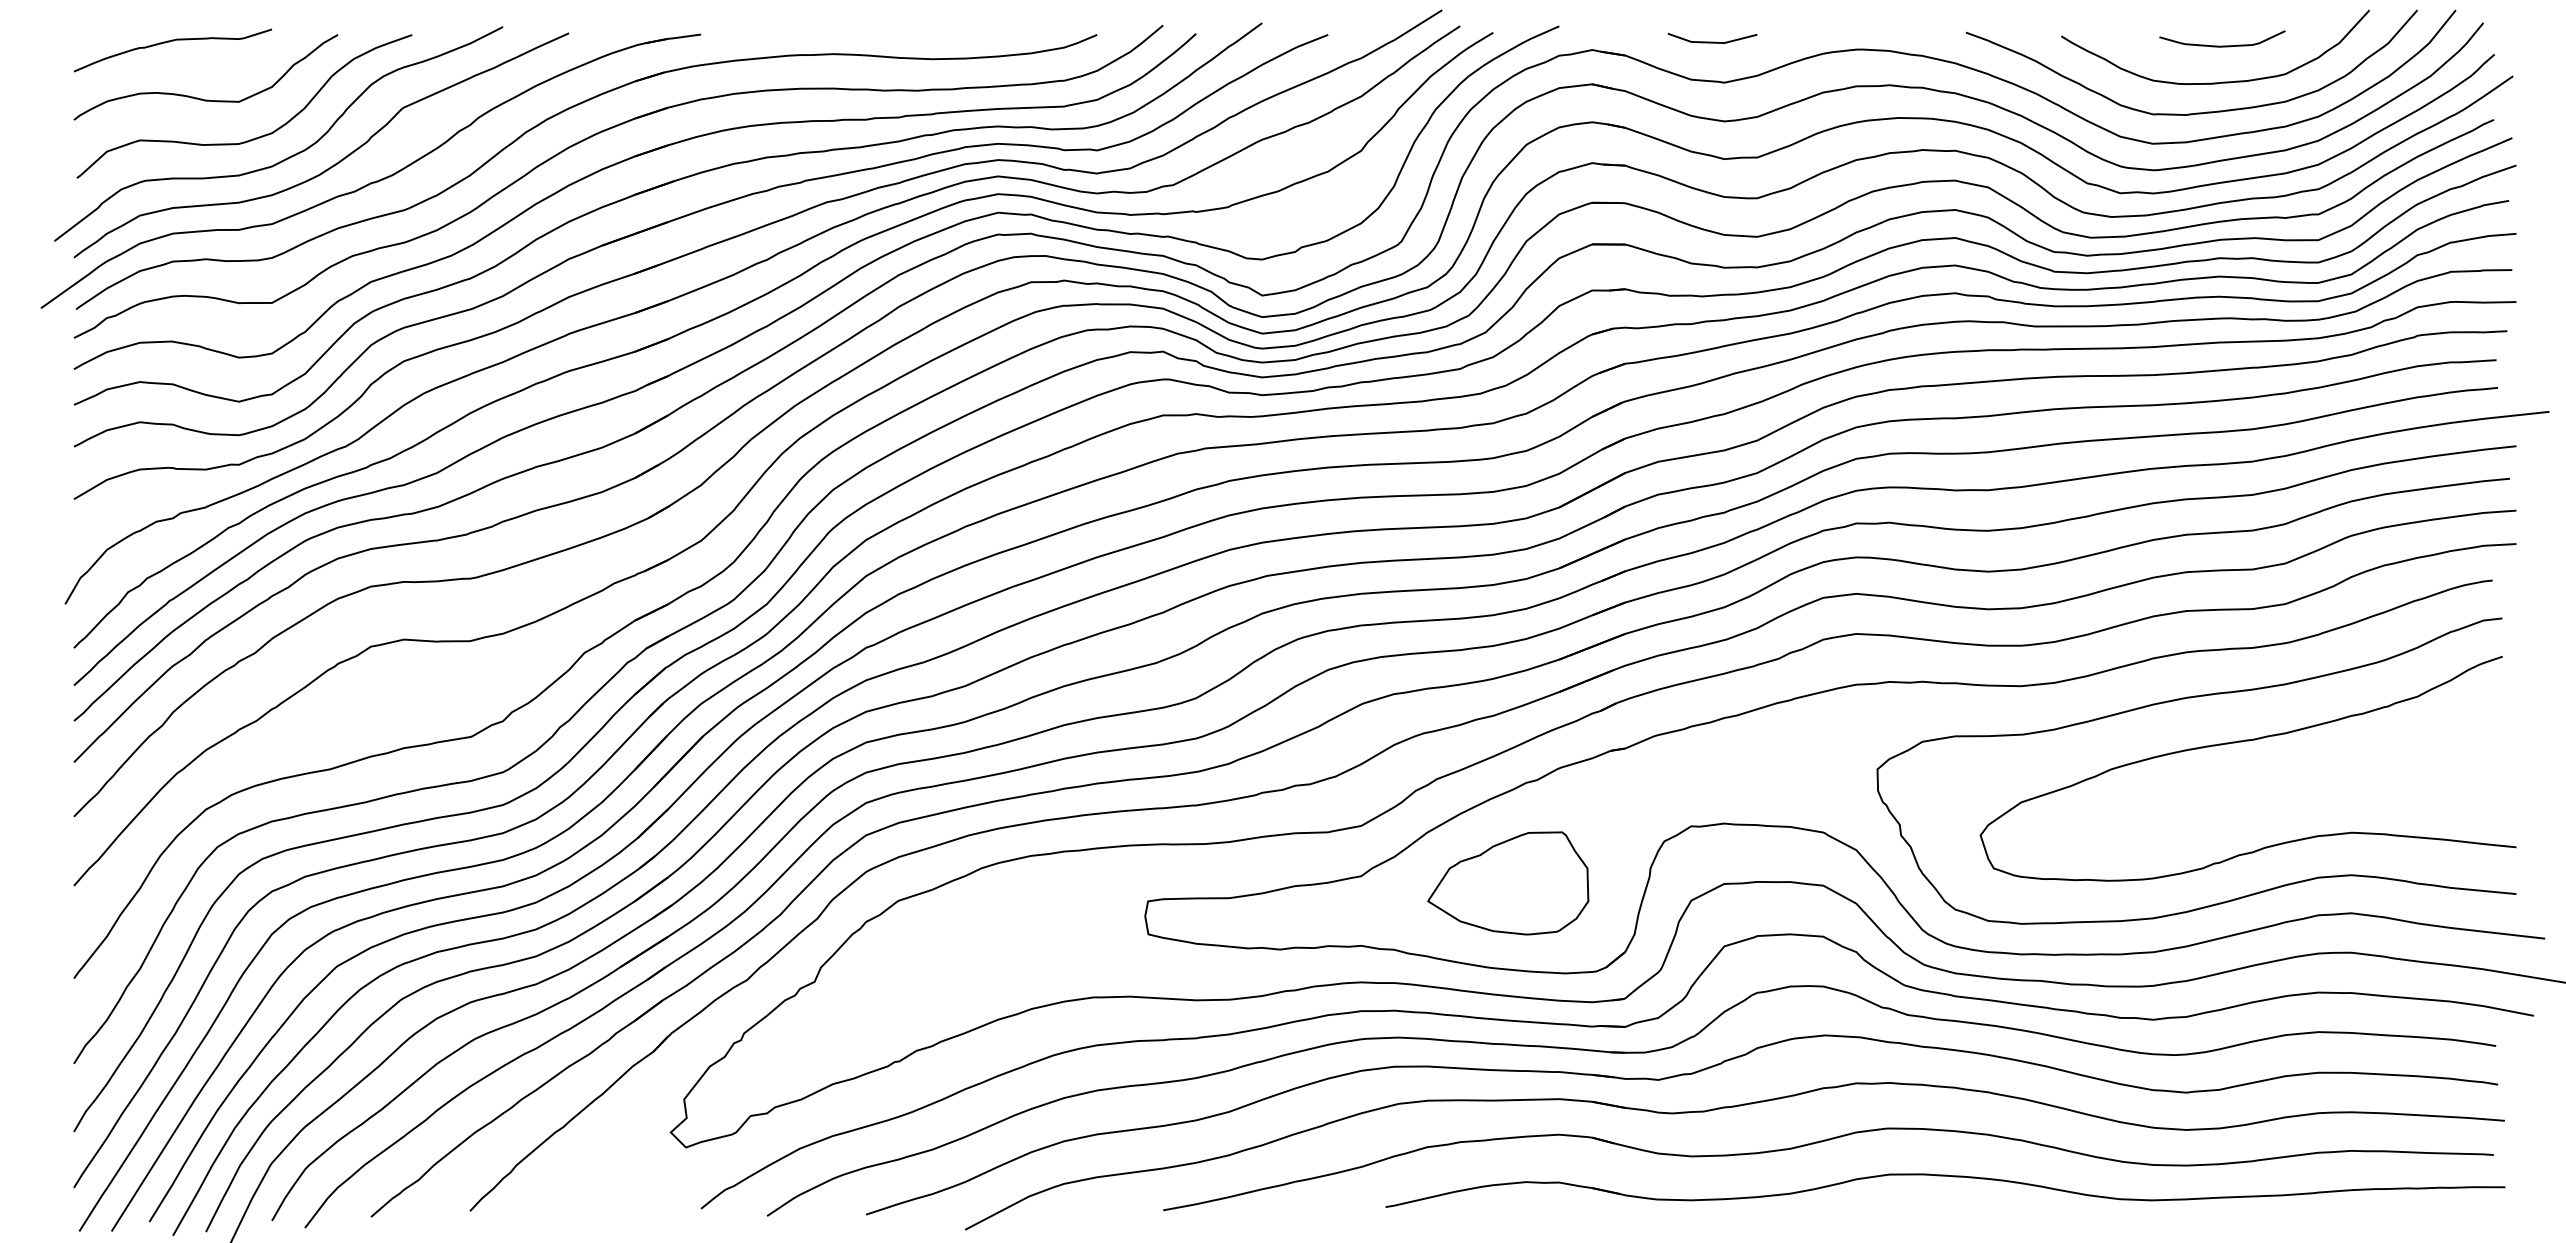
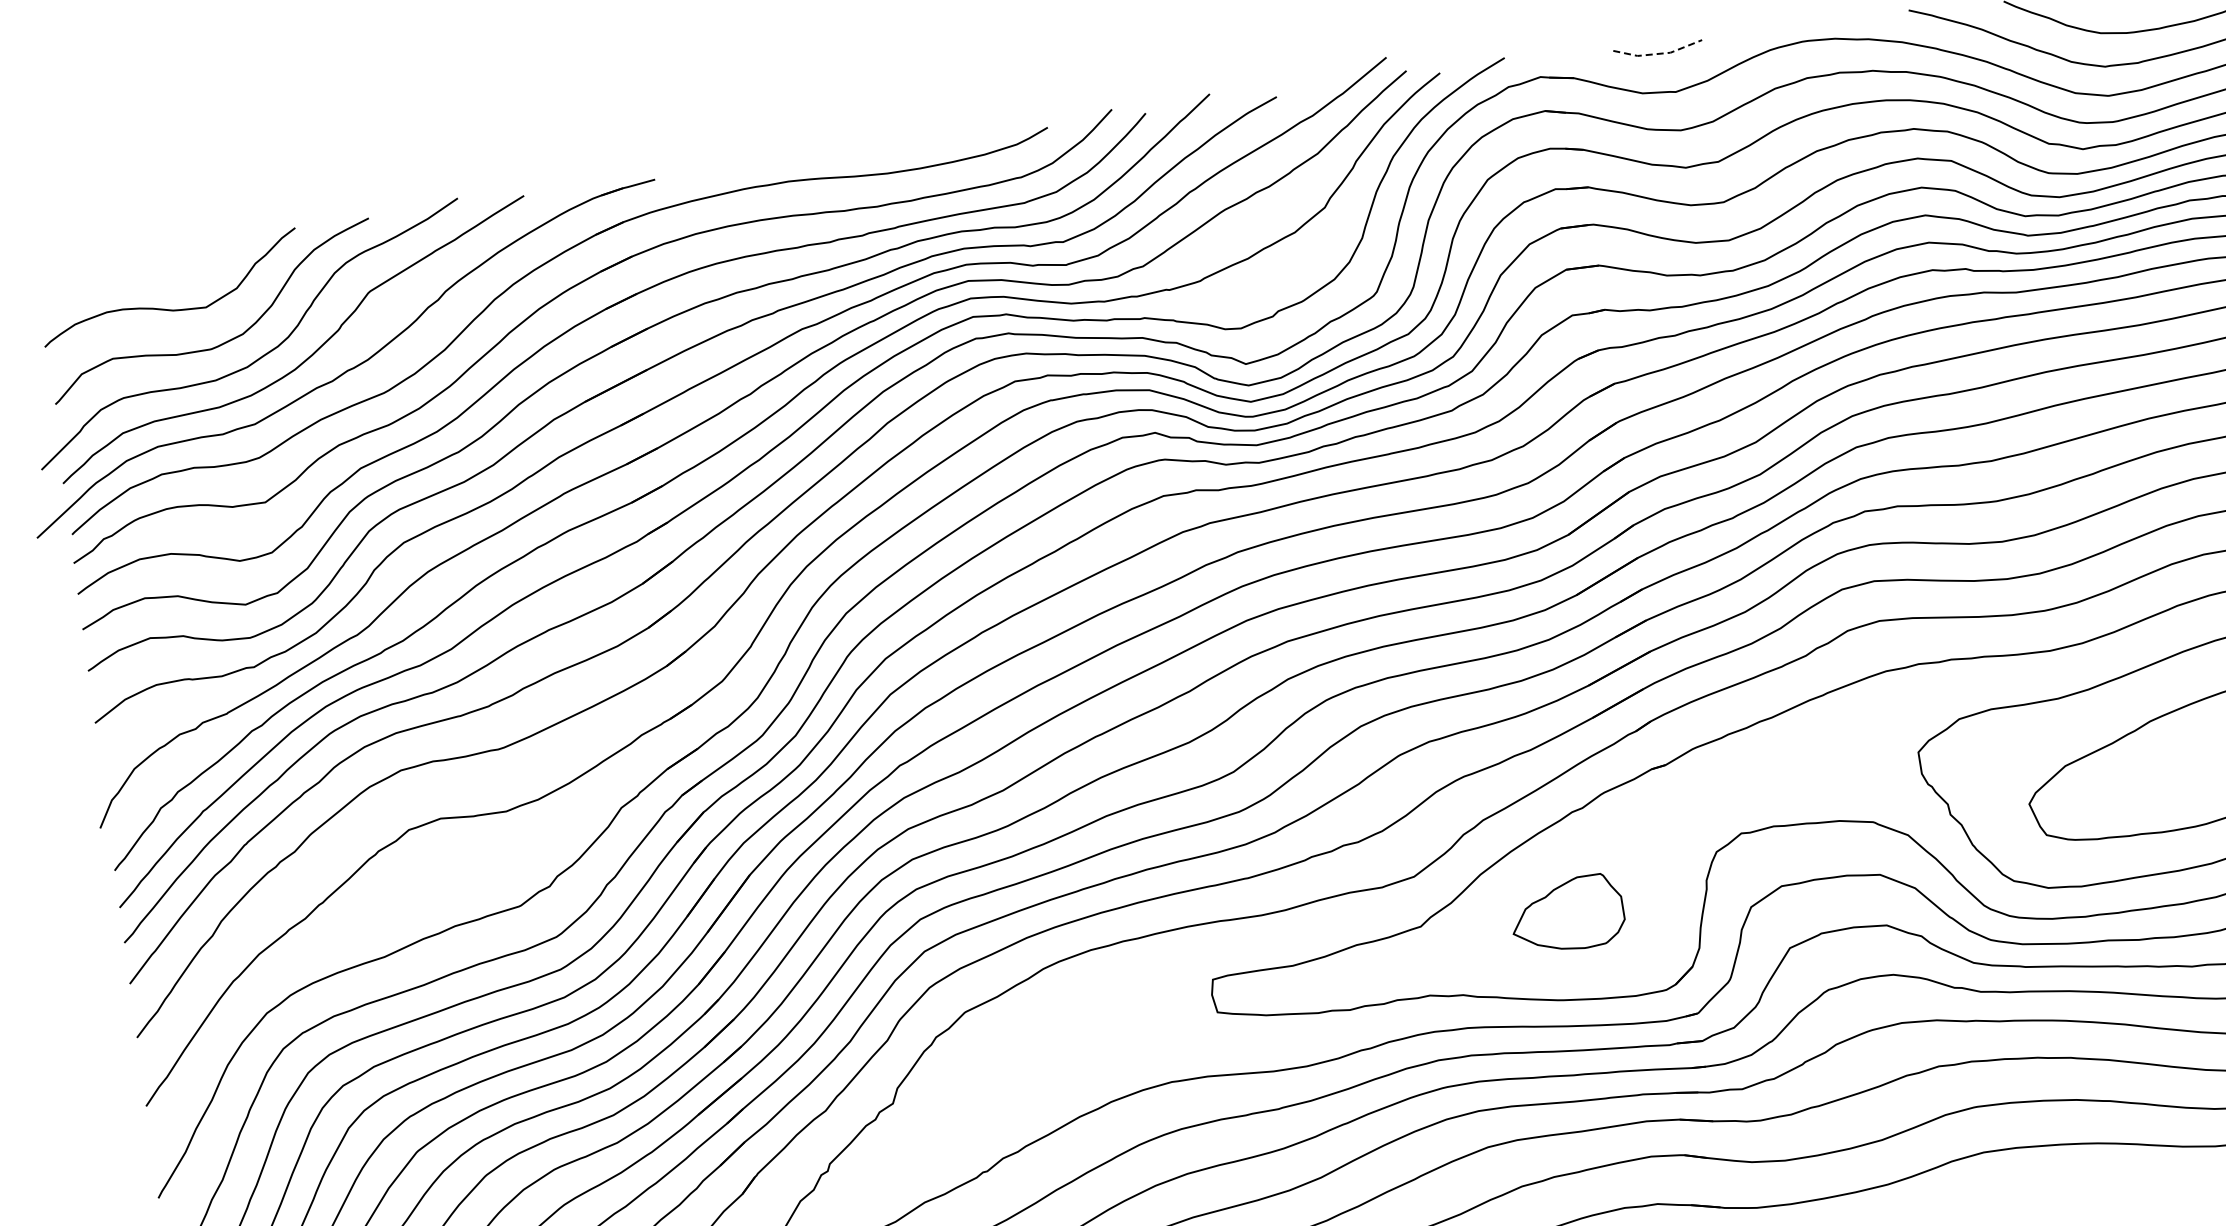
curve: (169, 42) -> (129, 257), removed
line: (1712, 42) -> (1658, 53), solid -> dashed
part: (1508, 883) -> (1567, 914), size x0.7

